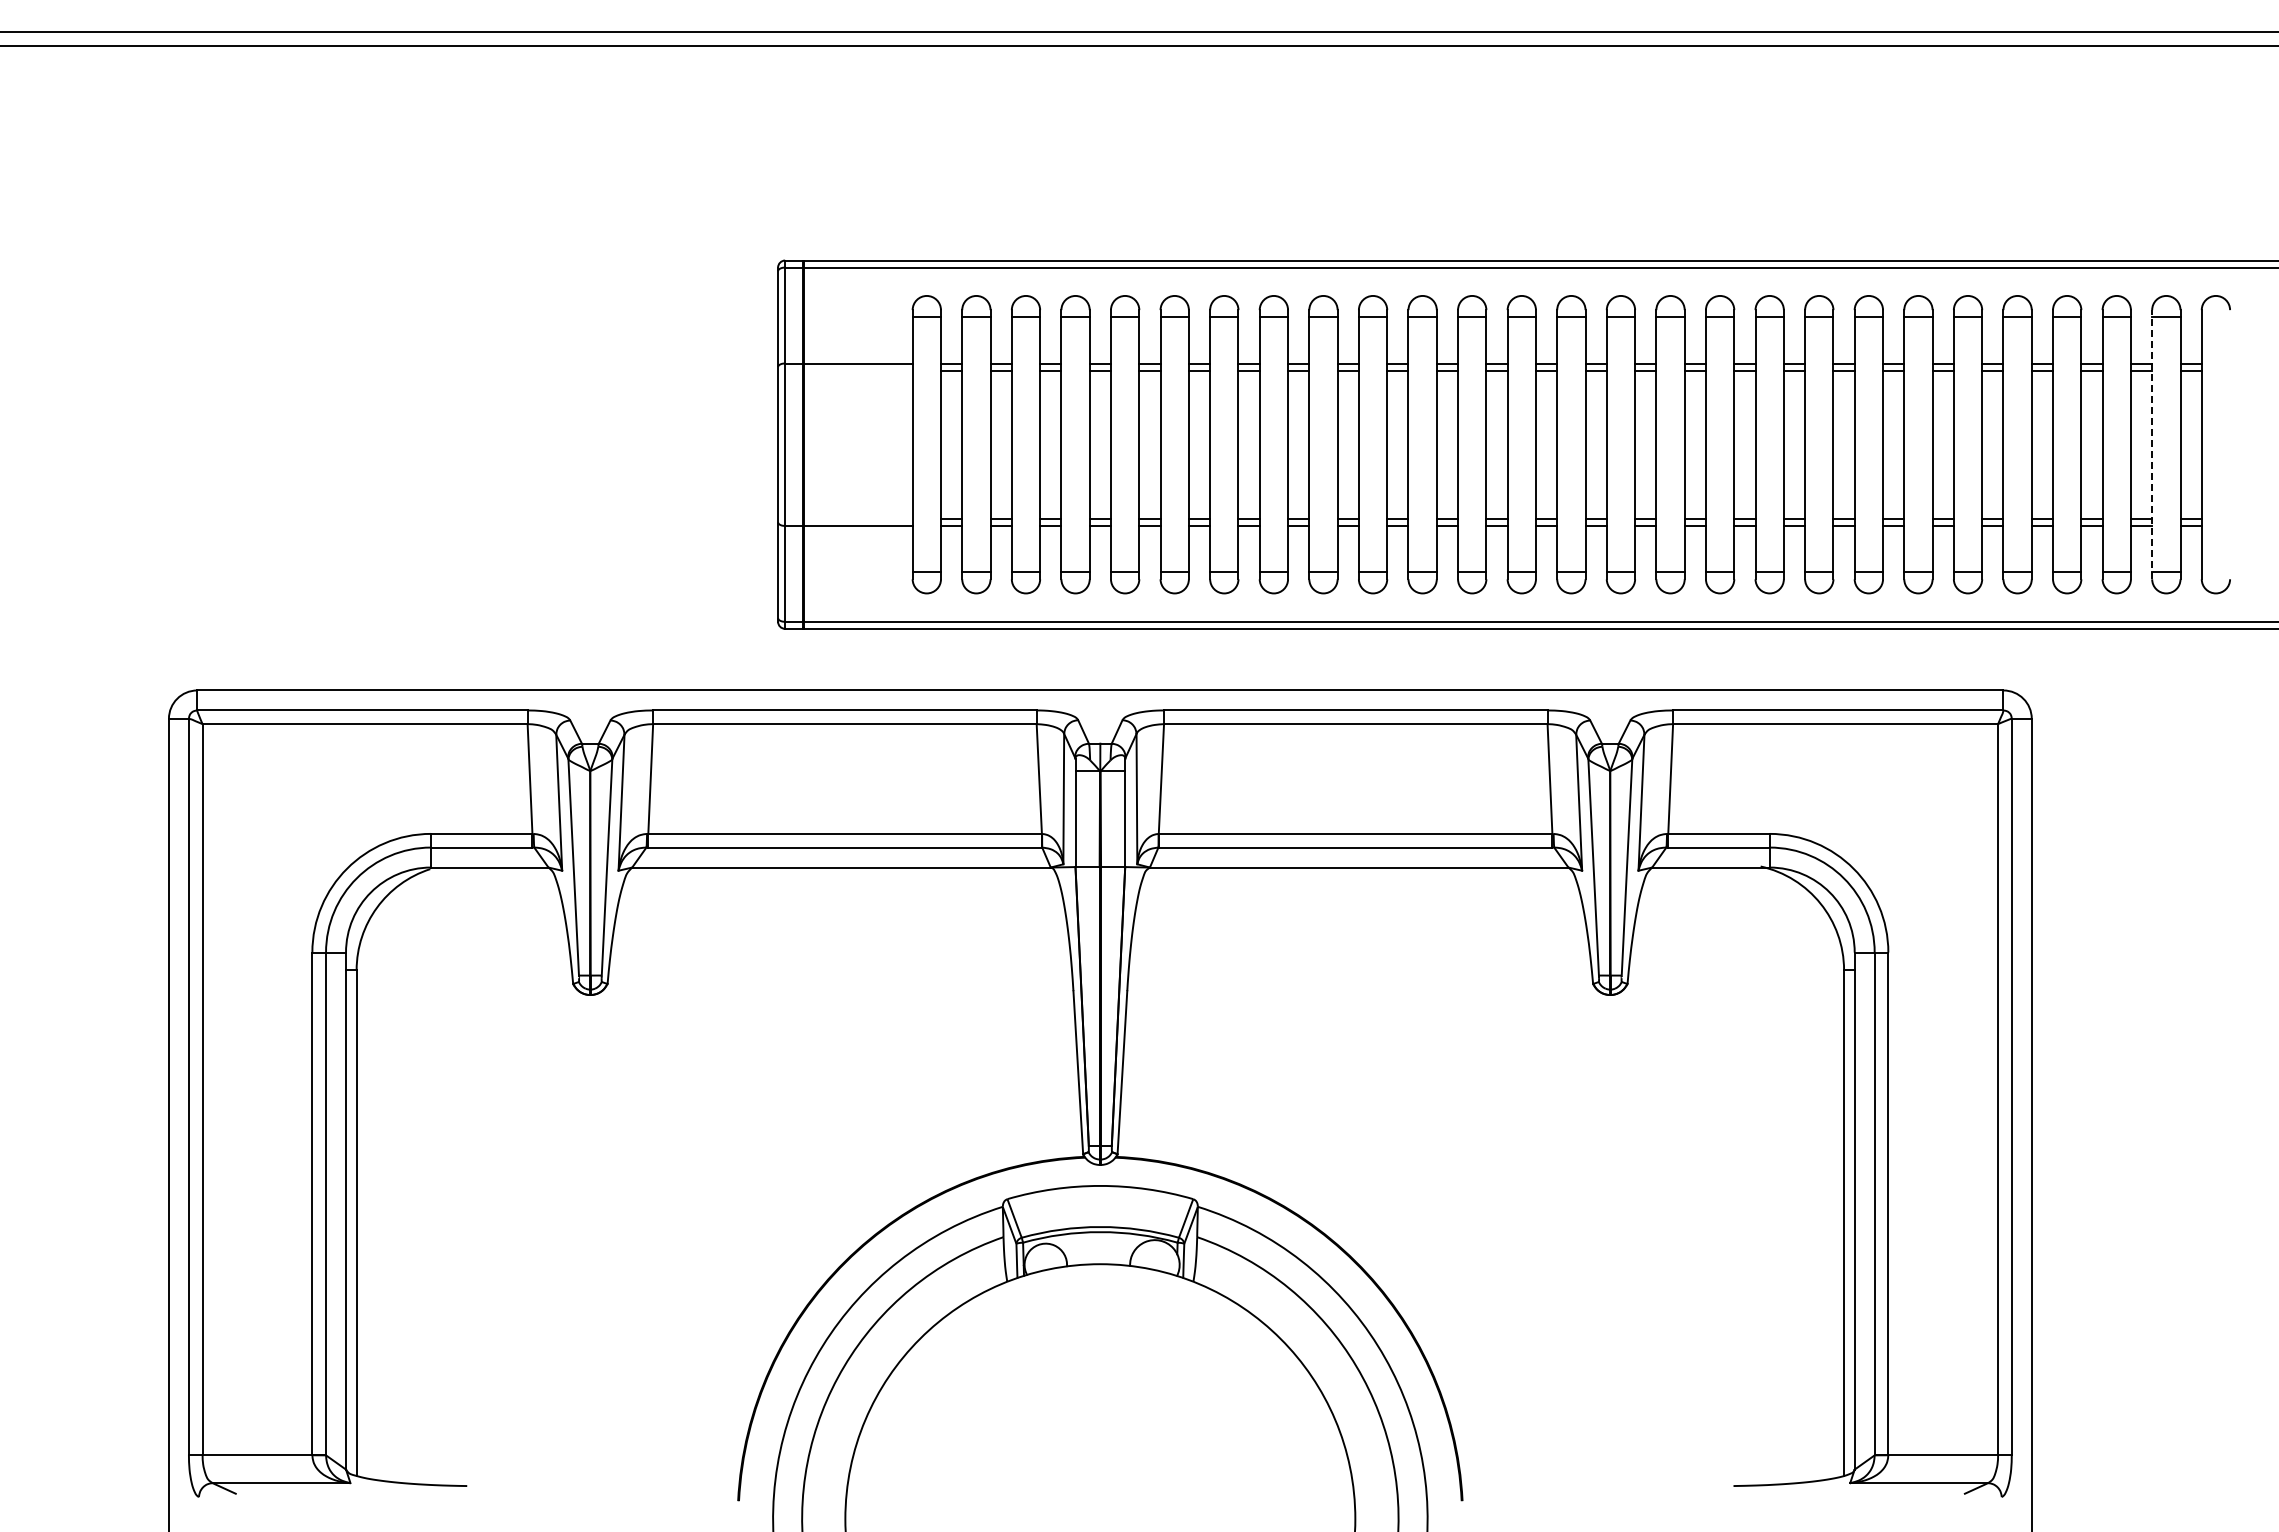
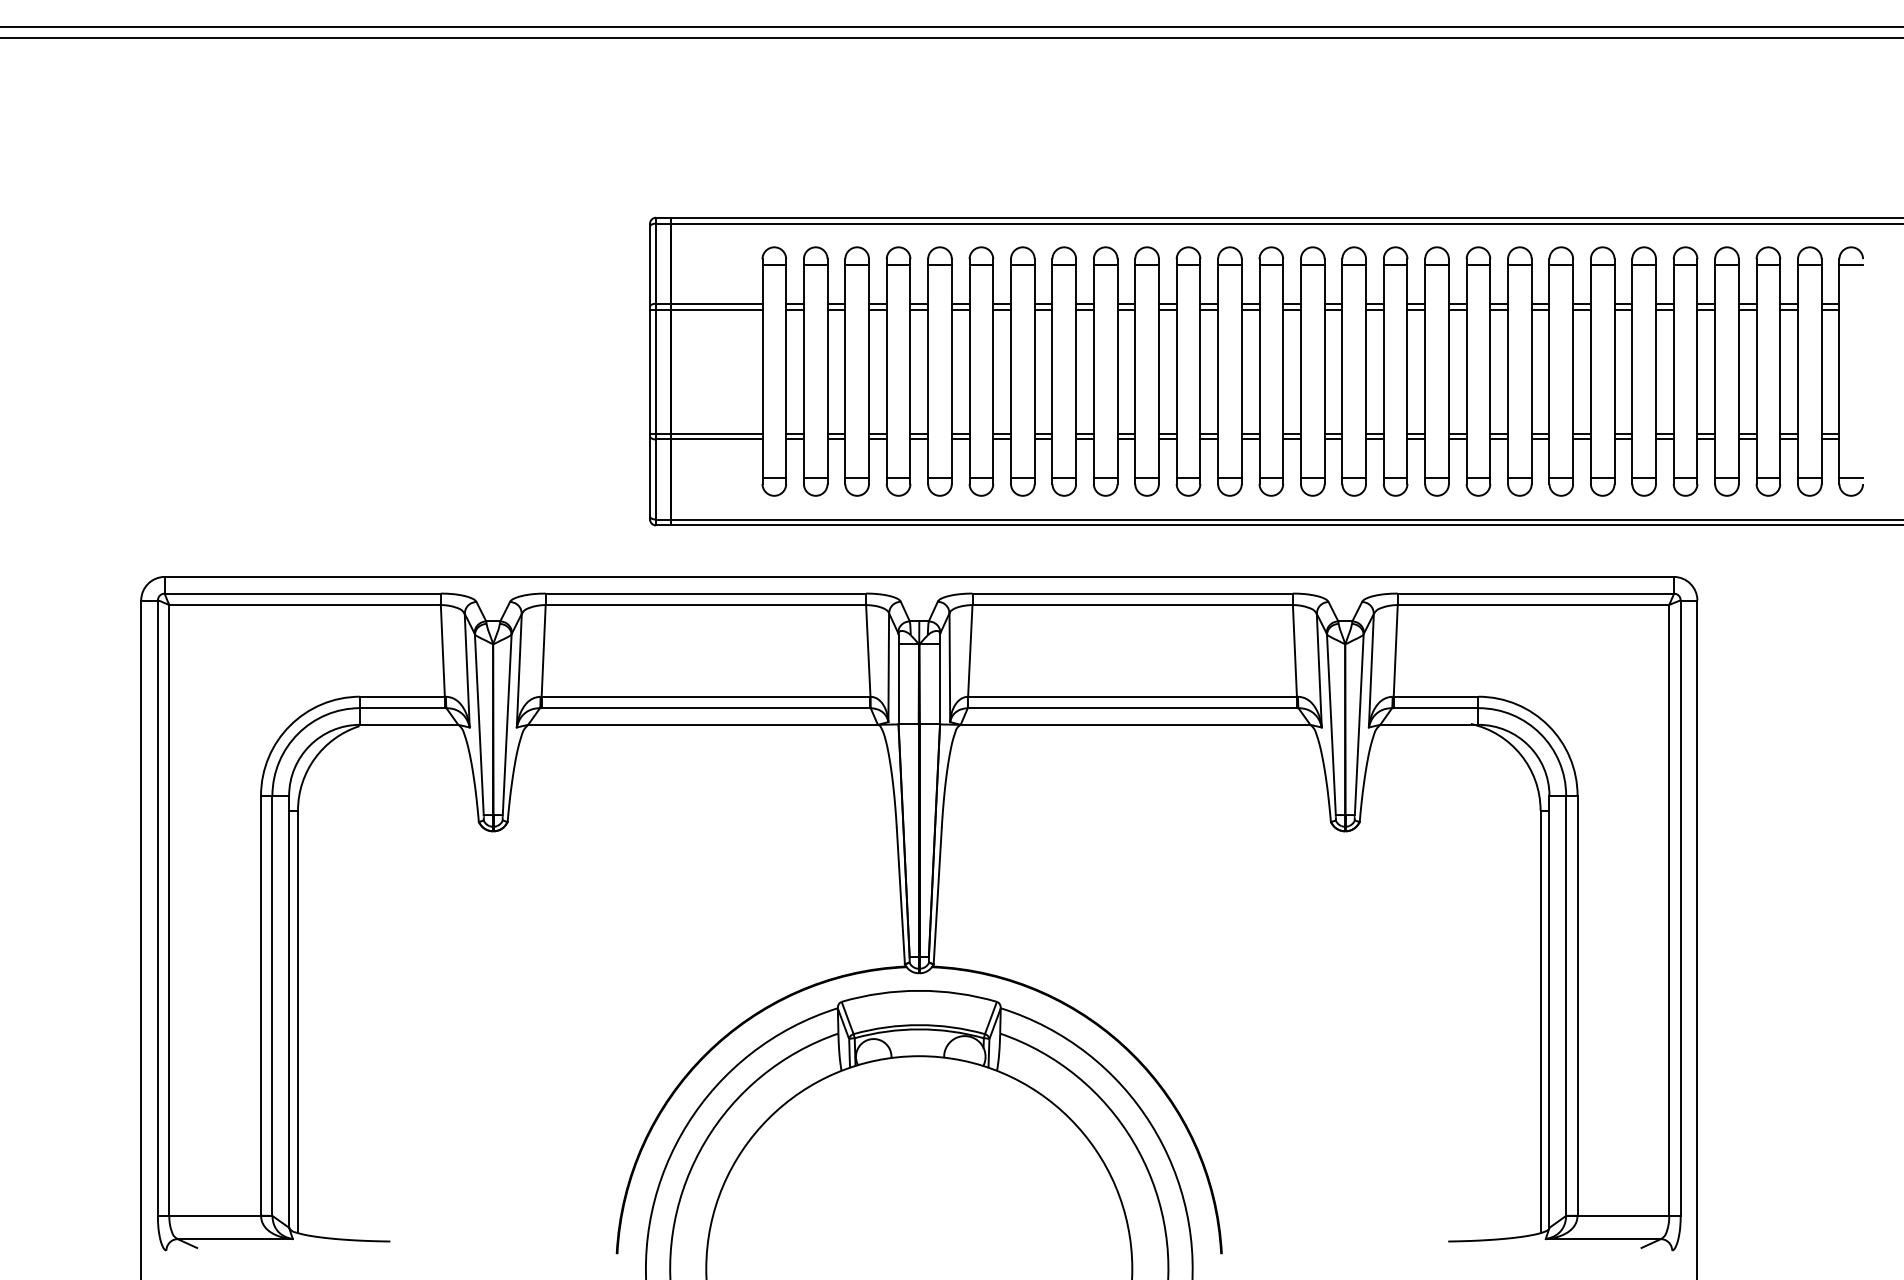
line: (2215, 317) -> (1850, 265), added
line: (845, 370) -> (706, 309), added
line: (2152, 444) -> (1798, 371), dashed -> solid
line: (845, 518) -> (706, 433), added
line: (2215, 572) -> (1850, 478), added

